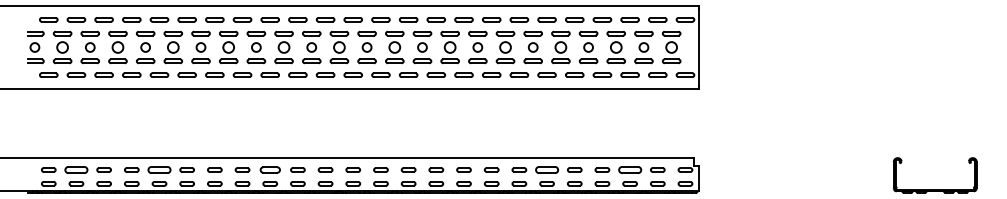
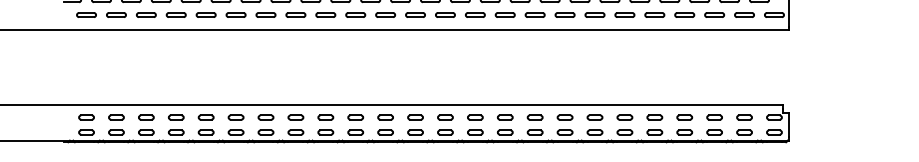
part: (76, 169) -> (116, 116), size x0.62
part: (159, 169) -> (206, 116), size x0.62
part: (269, 169) -> (325, 116), size x0.71
part: (546, 169) -> (624, 116), size x0.62
part: (629, 169) -> (713, 116), size x0.62

